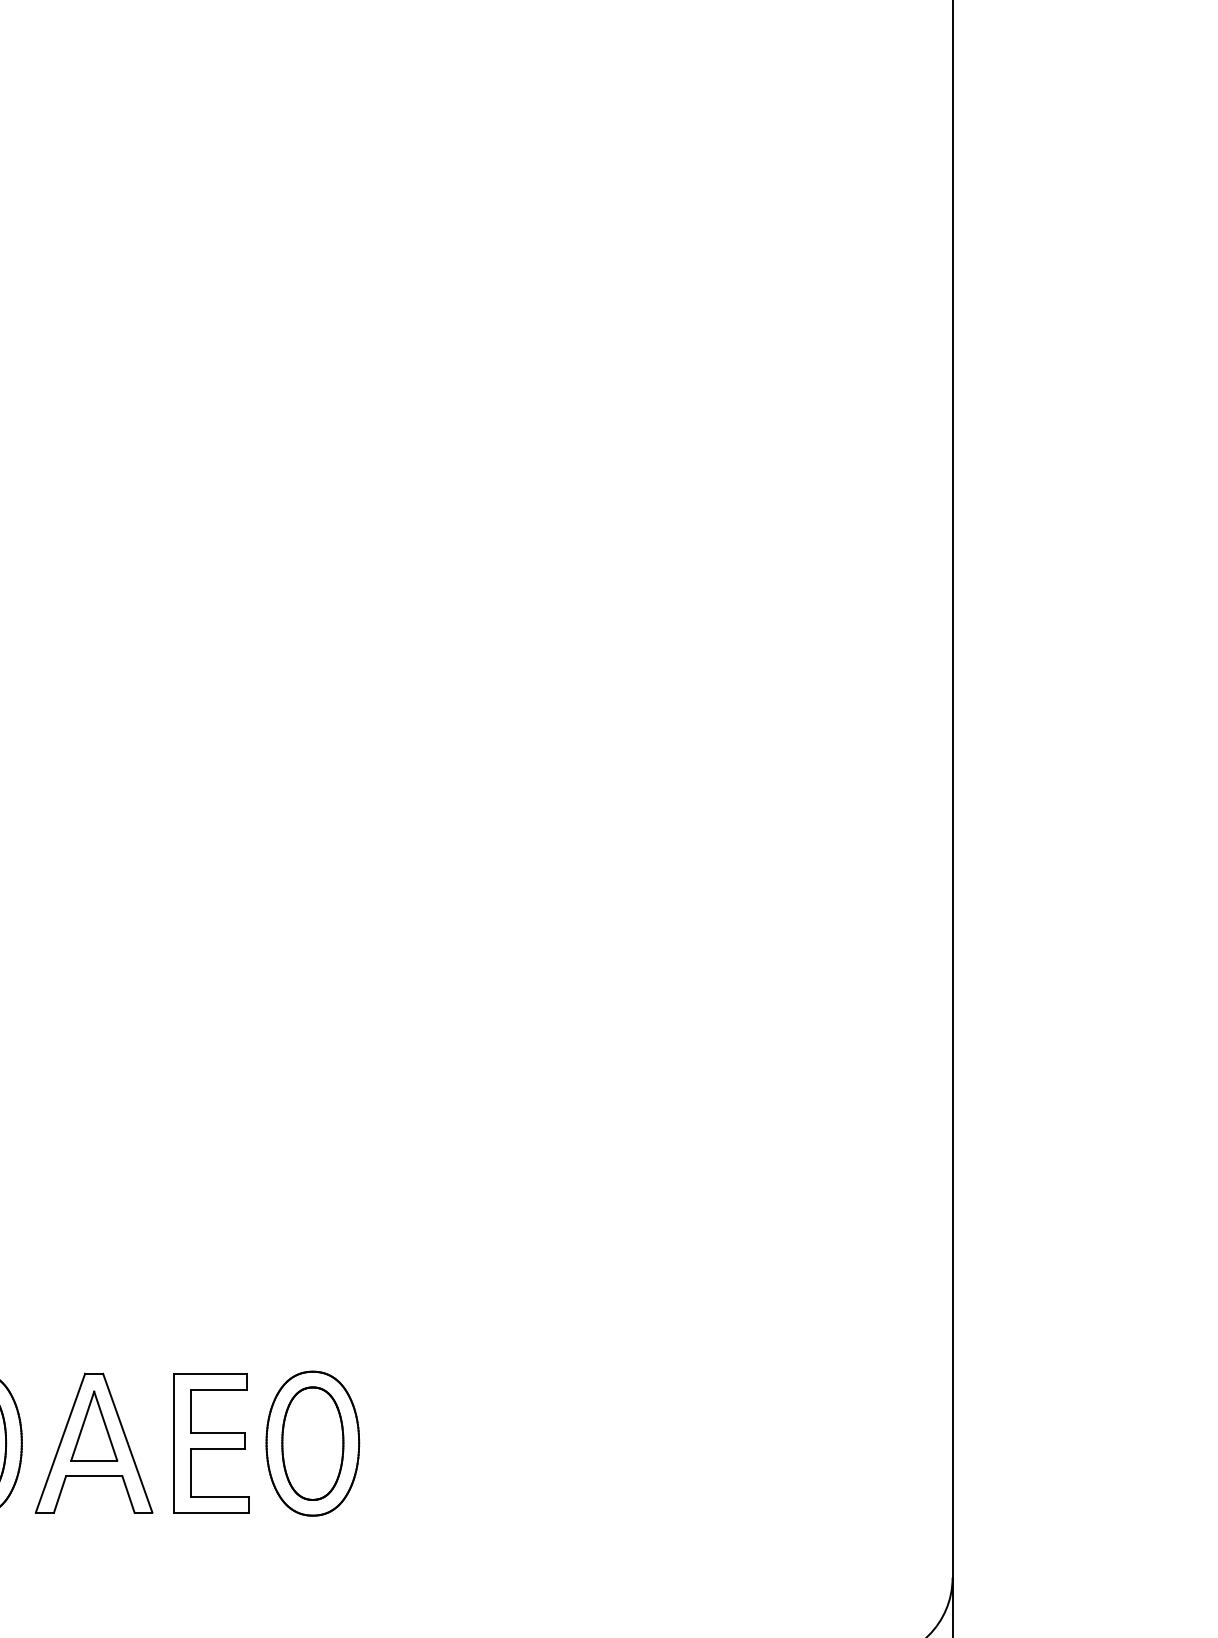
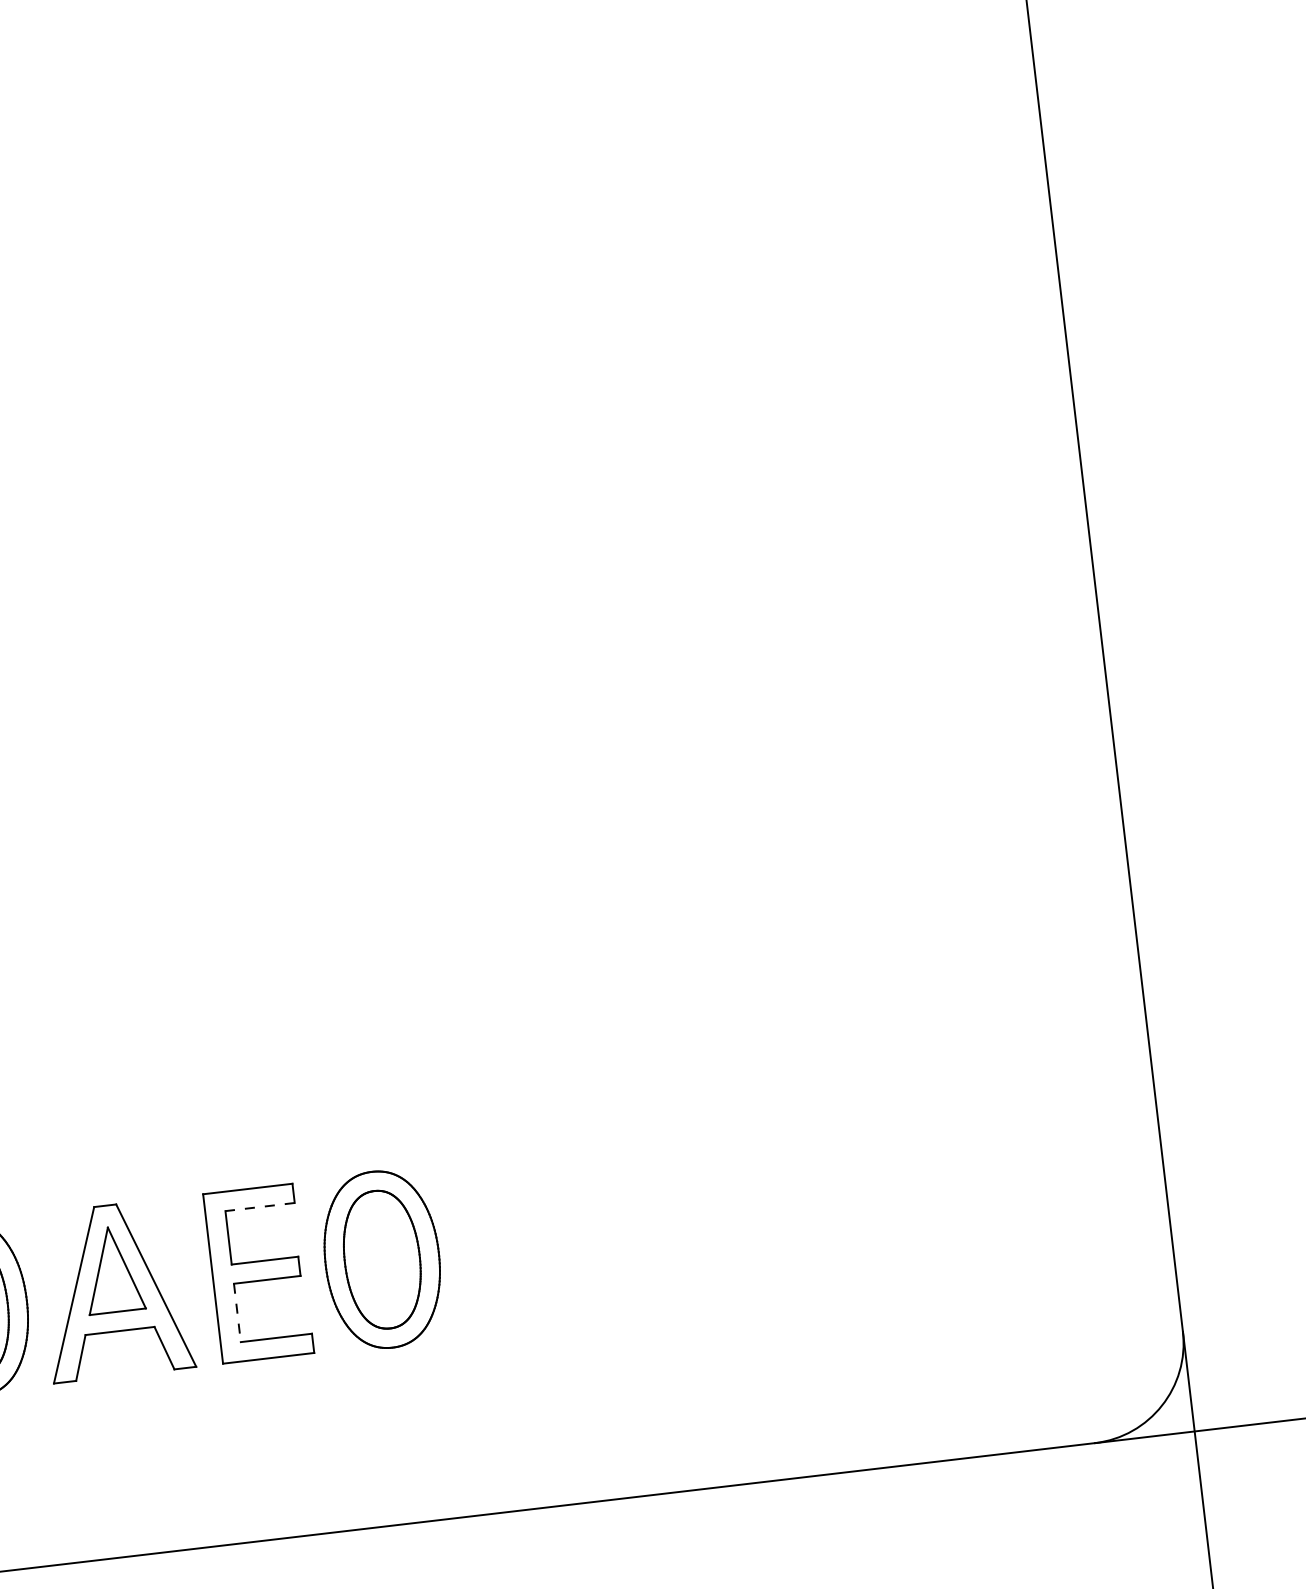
line: (218, 1389) -> (259, 1207), solid -> dashed
line: (190, 1472) -> (237, 1312), solid -> dashed

